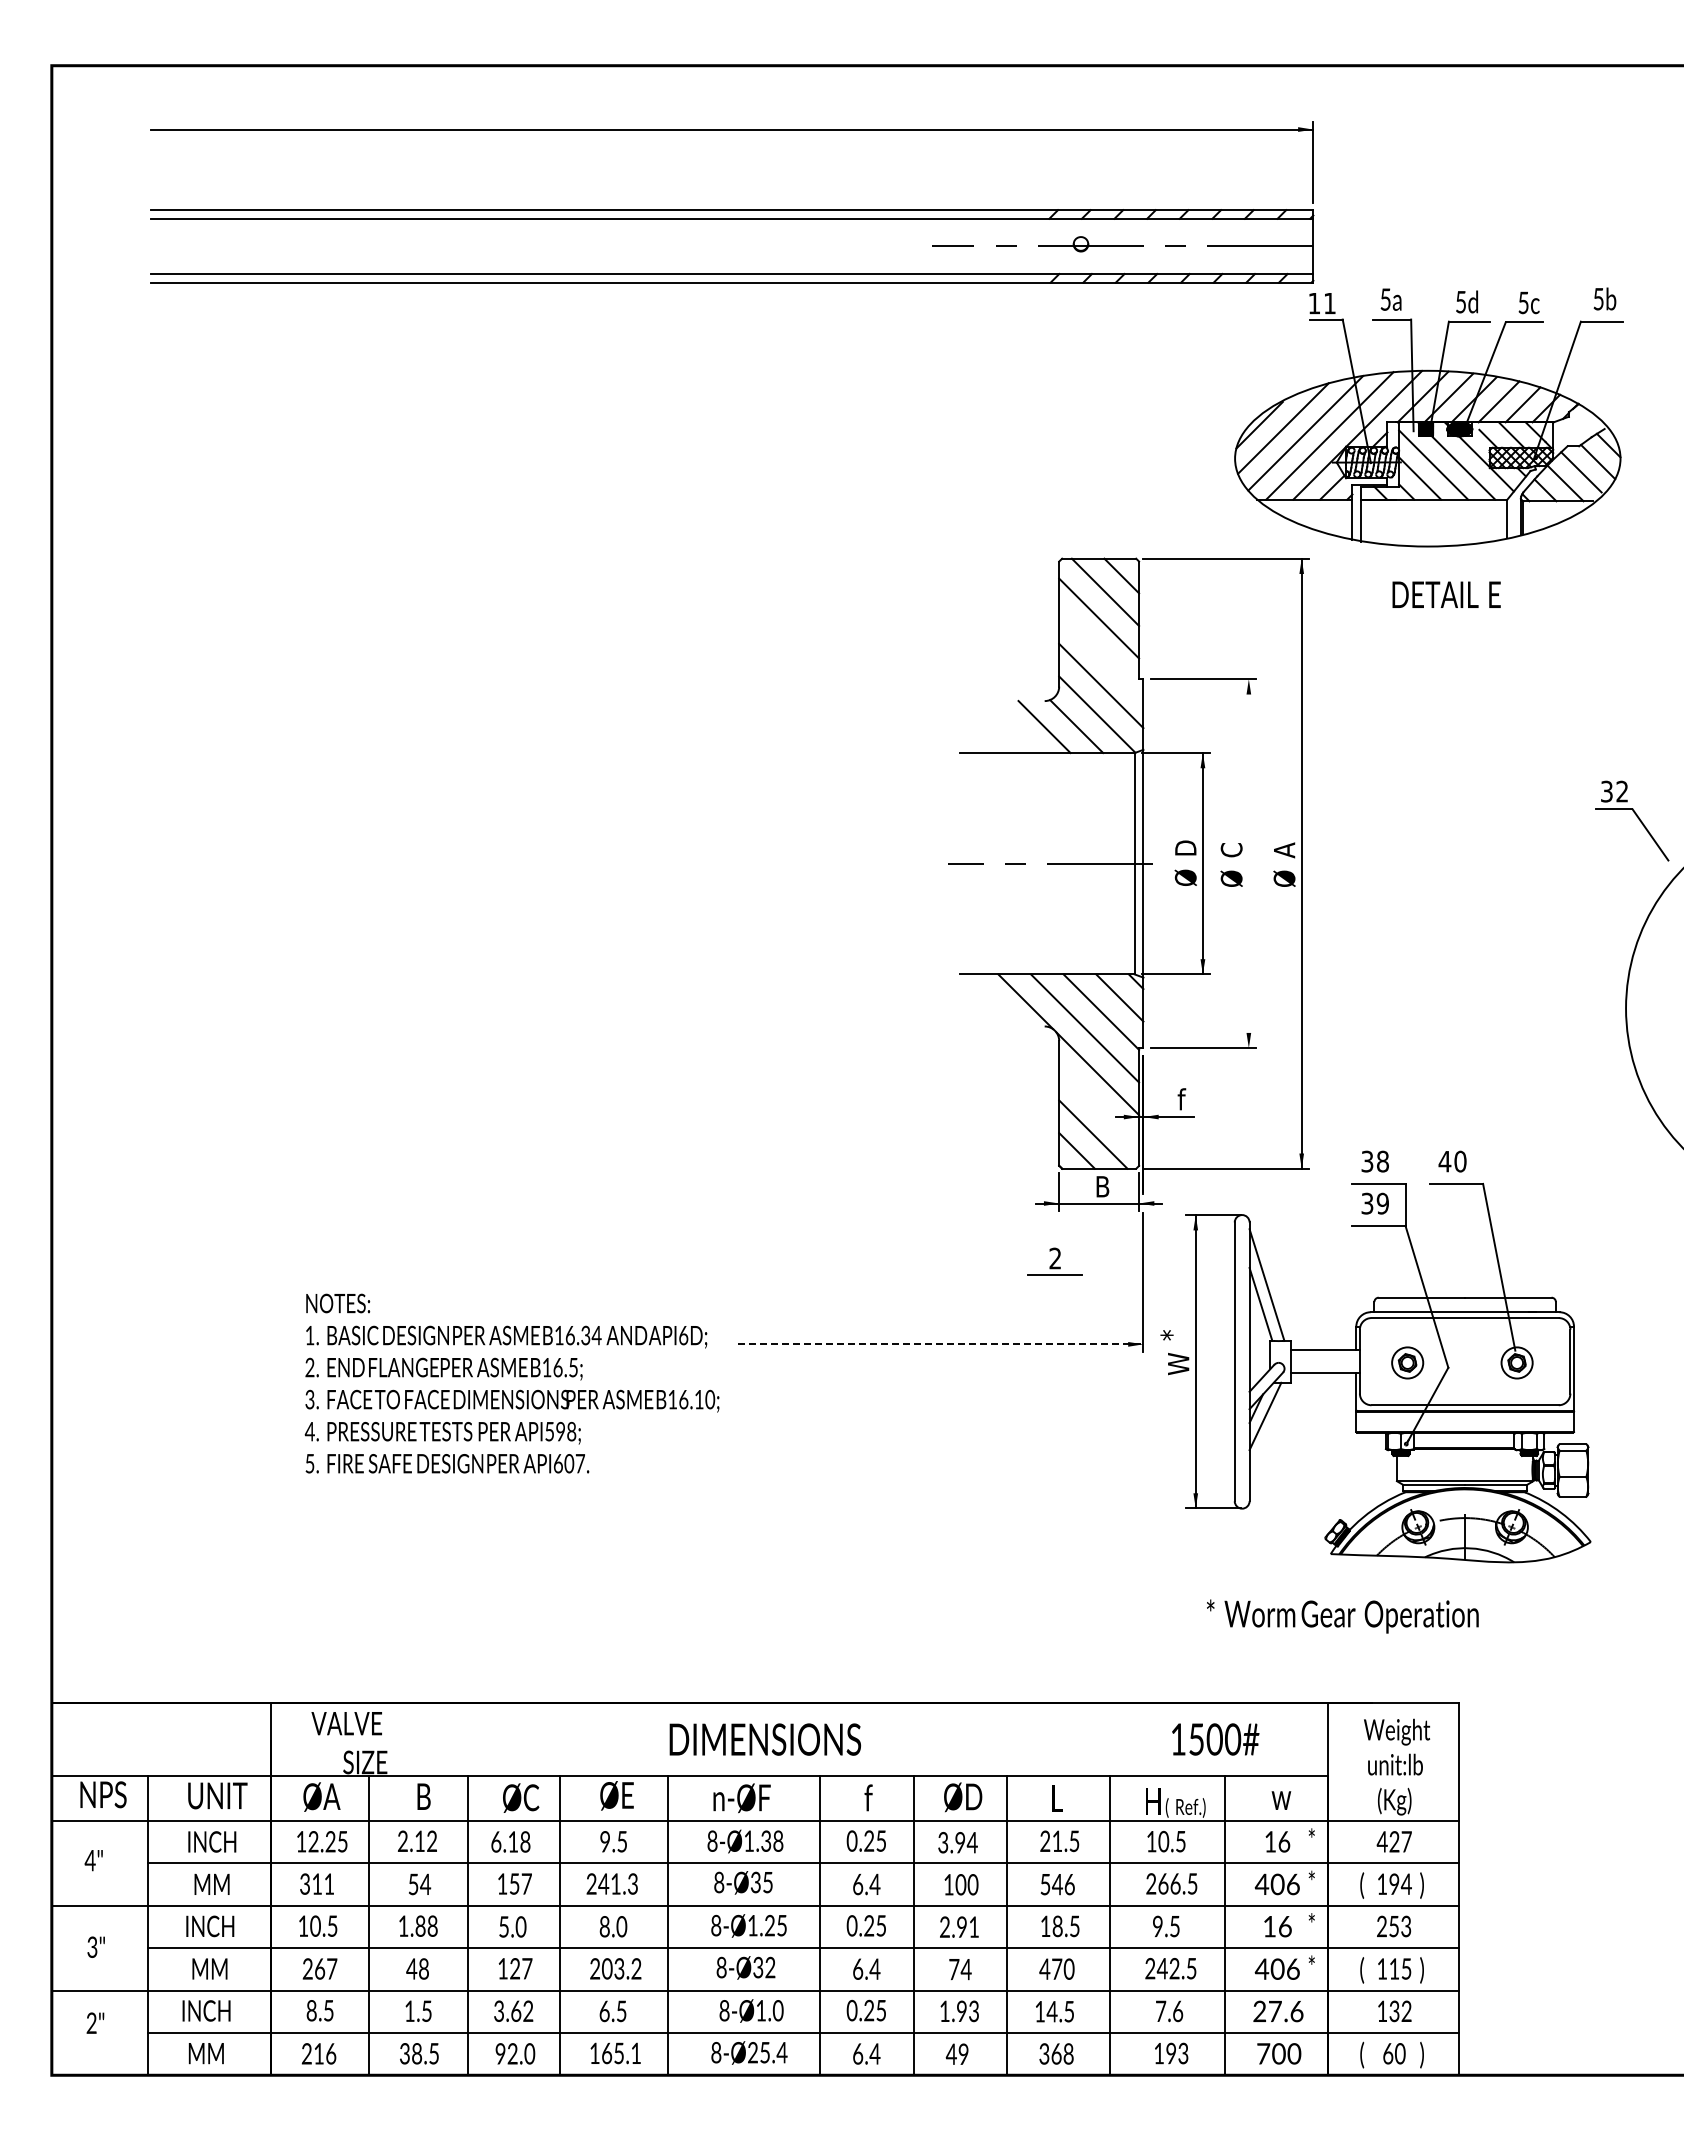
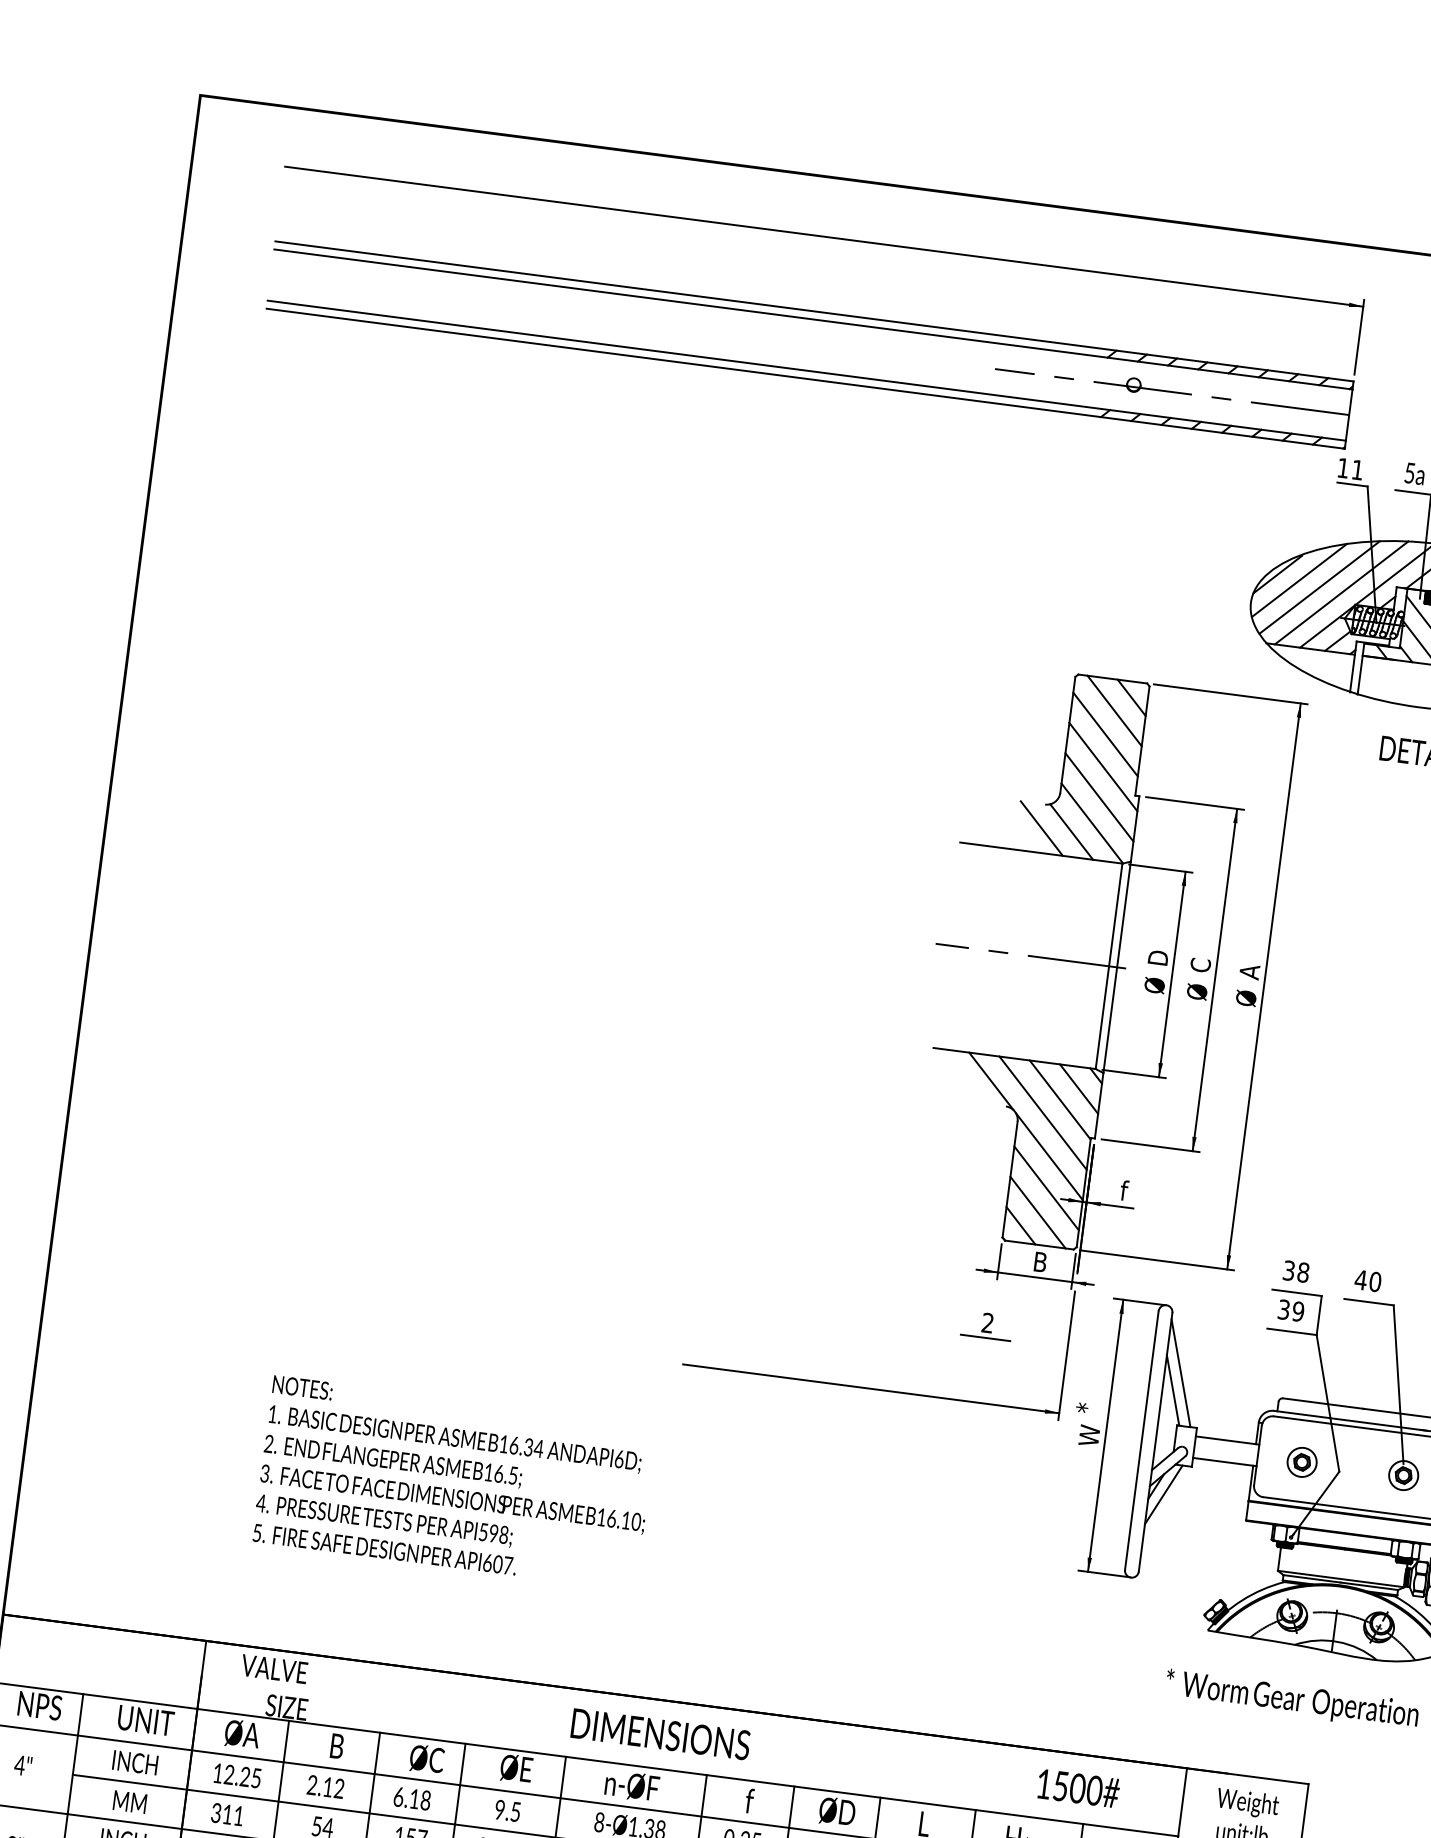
line: (1101, 653) -> (1103, 767), added
line: (1248, 863) -> (1214, 979), added
line: (1099, 1107) -> (1046, 1188), added
line: (940, 1344) -> (870, 1388), dashed -> solid
text: (511, 1383) -> (453, 1482), moved
text: (1342, 1616) -> (1291, 1700), moved

